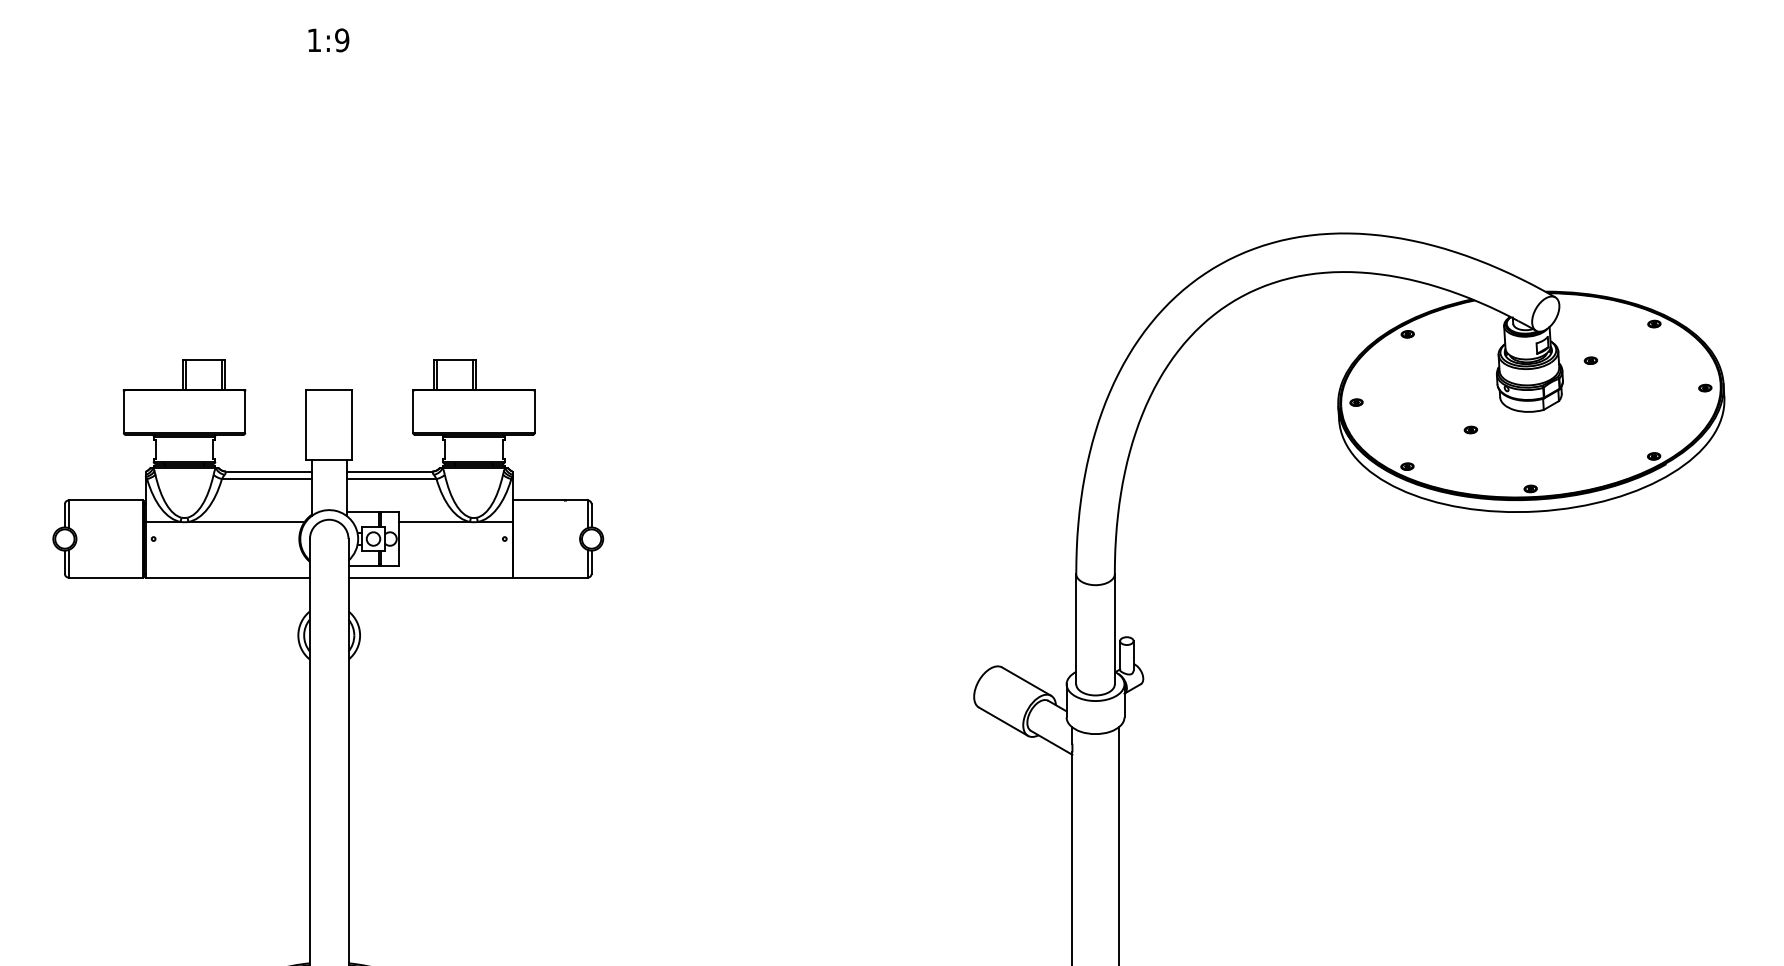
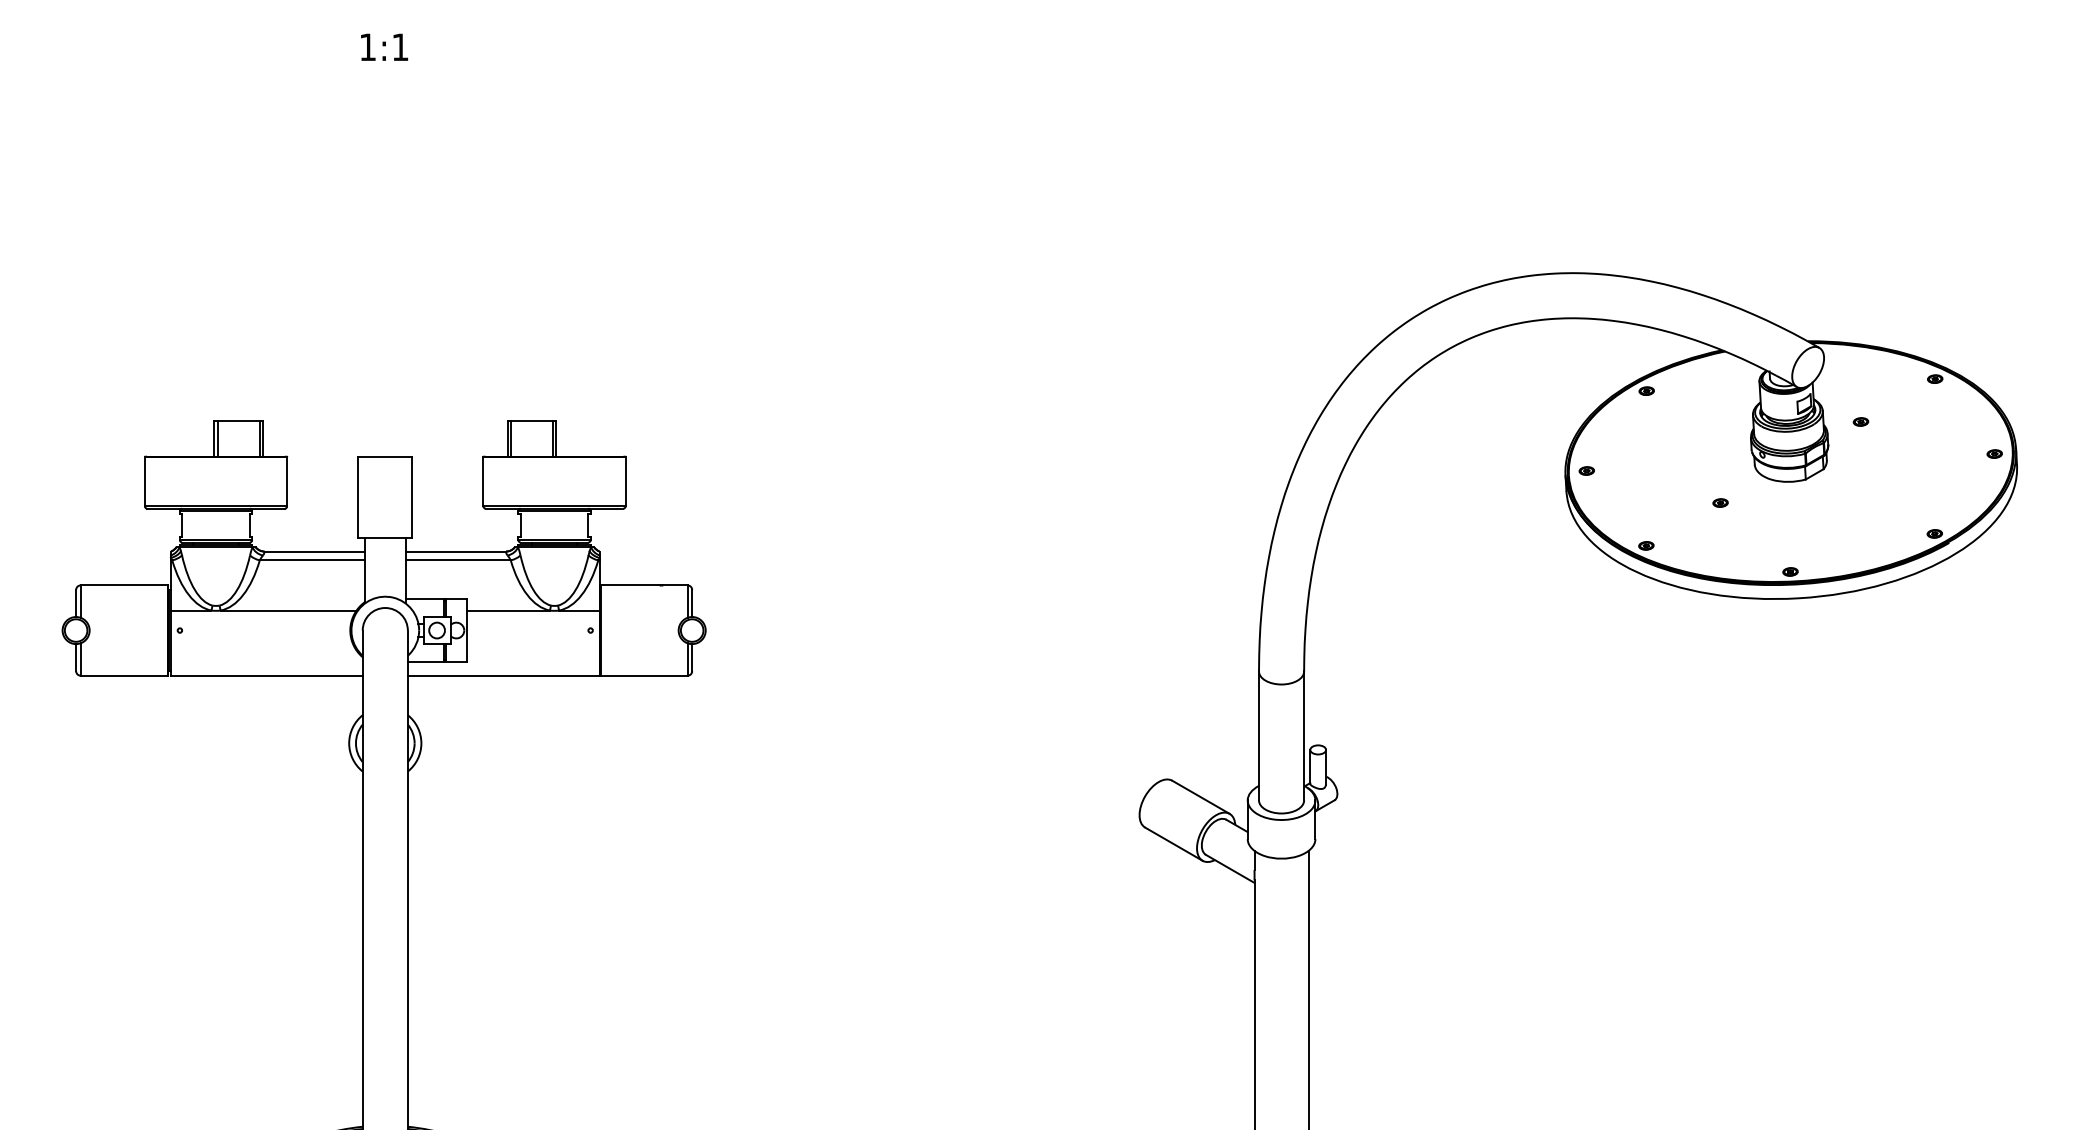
text: (342, 40) -> (400, 47), 1:9 -> 1:1

